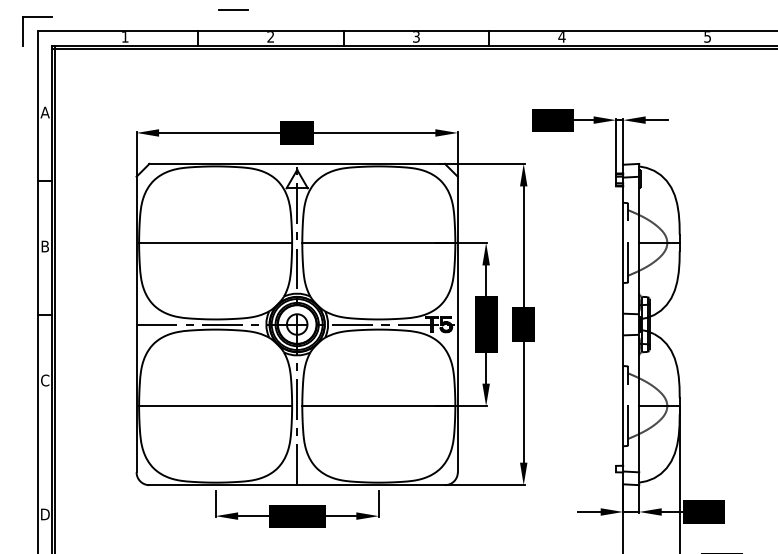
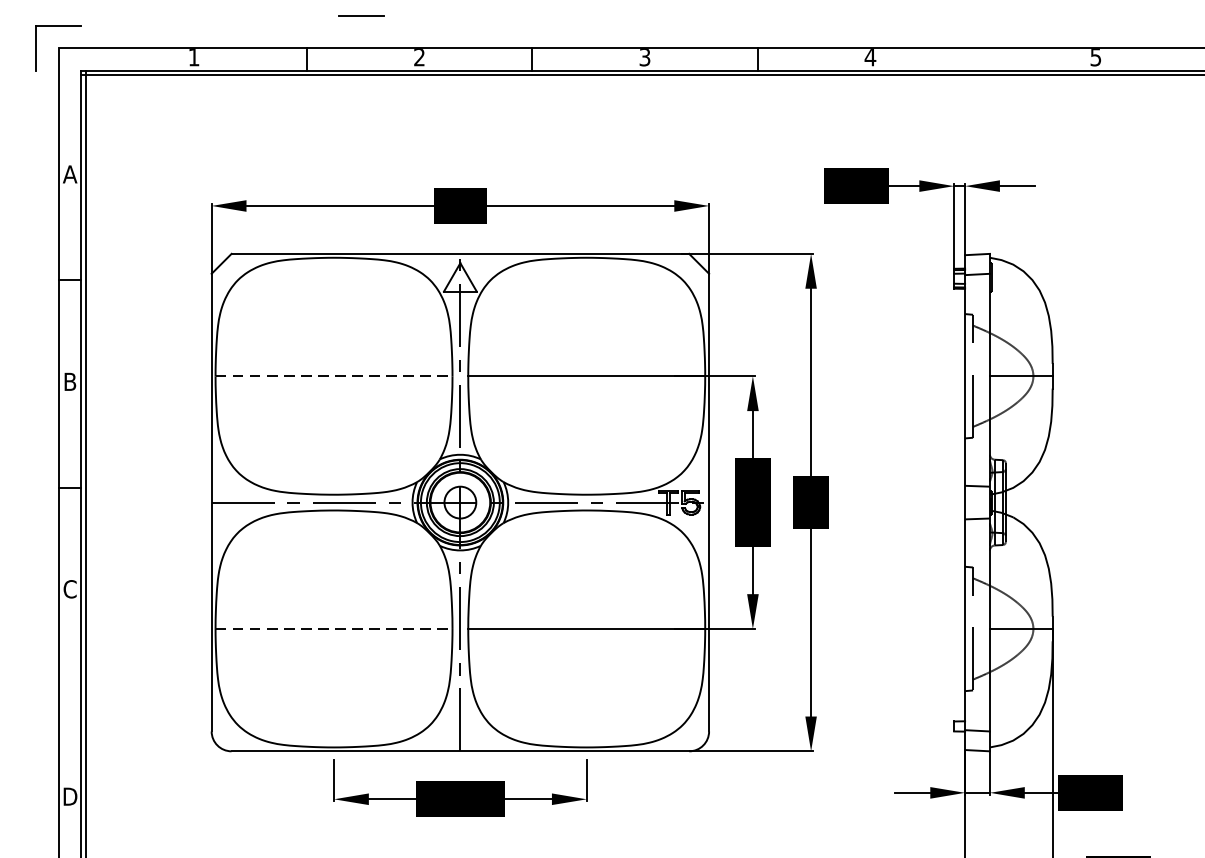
line: (215, 242) -> (333, 375), solid -> dashed
line: (215, 406) -> (333, 629), solid -> dashed

